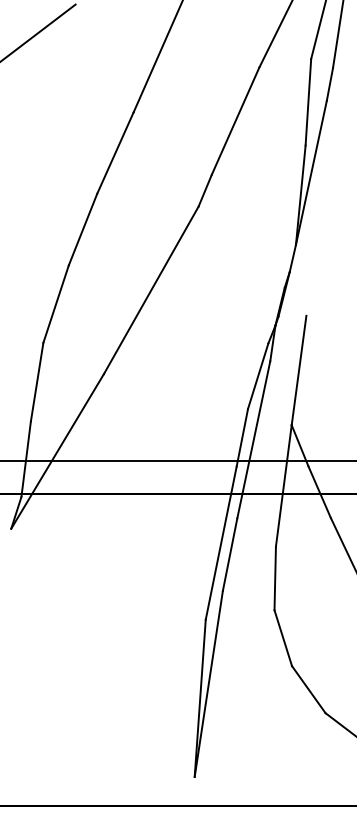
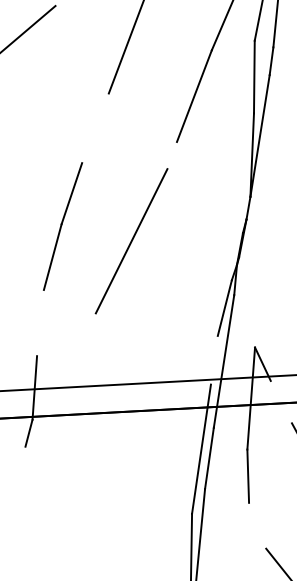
line: (115, 152) -> (95, 127), removed
line: (204, 190) -> (171, 155), removed
line: (298, 370) -> (258, 301), removed
line: (36, 381) -> (39, 322), removed
line: (242, 437) -> (214, 360), removed
line: (57, 451) -> (60, 380), removed
line: (319, 492) -> (281, 402), removed
line: (283, 638) -> (257, 526), removed

